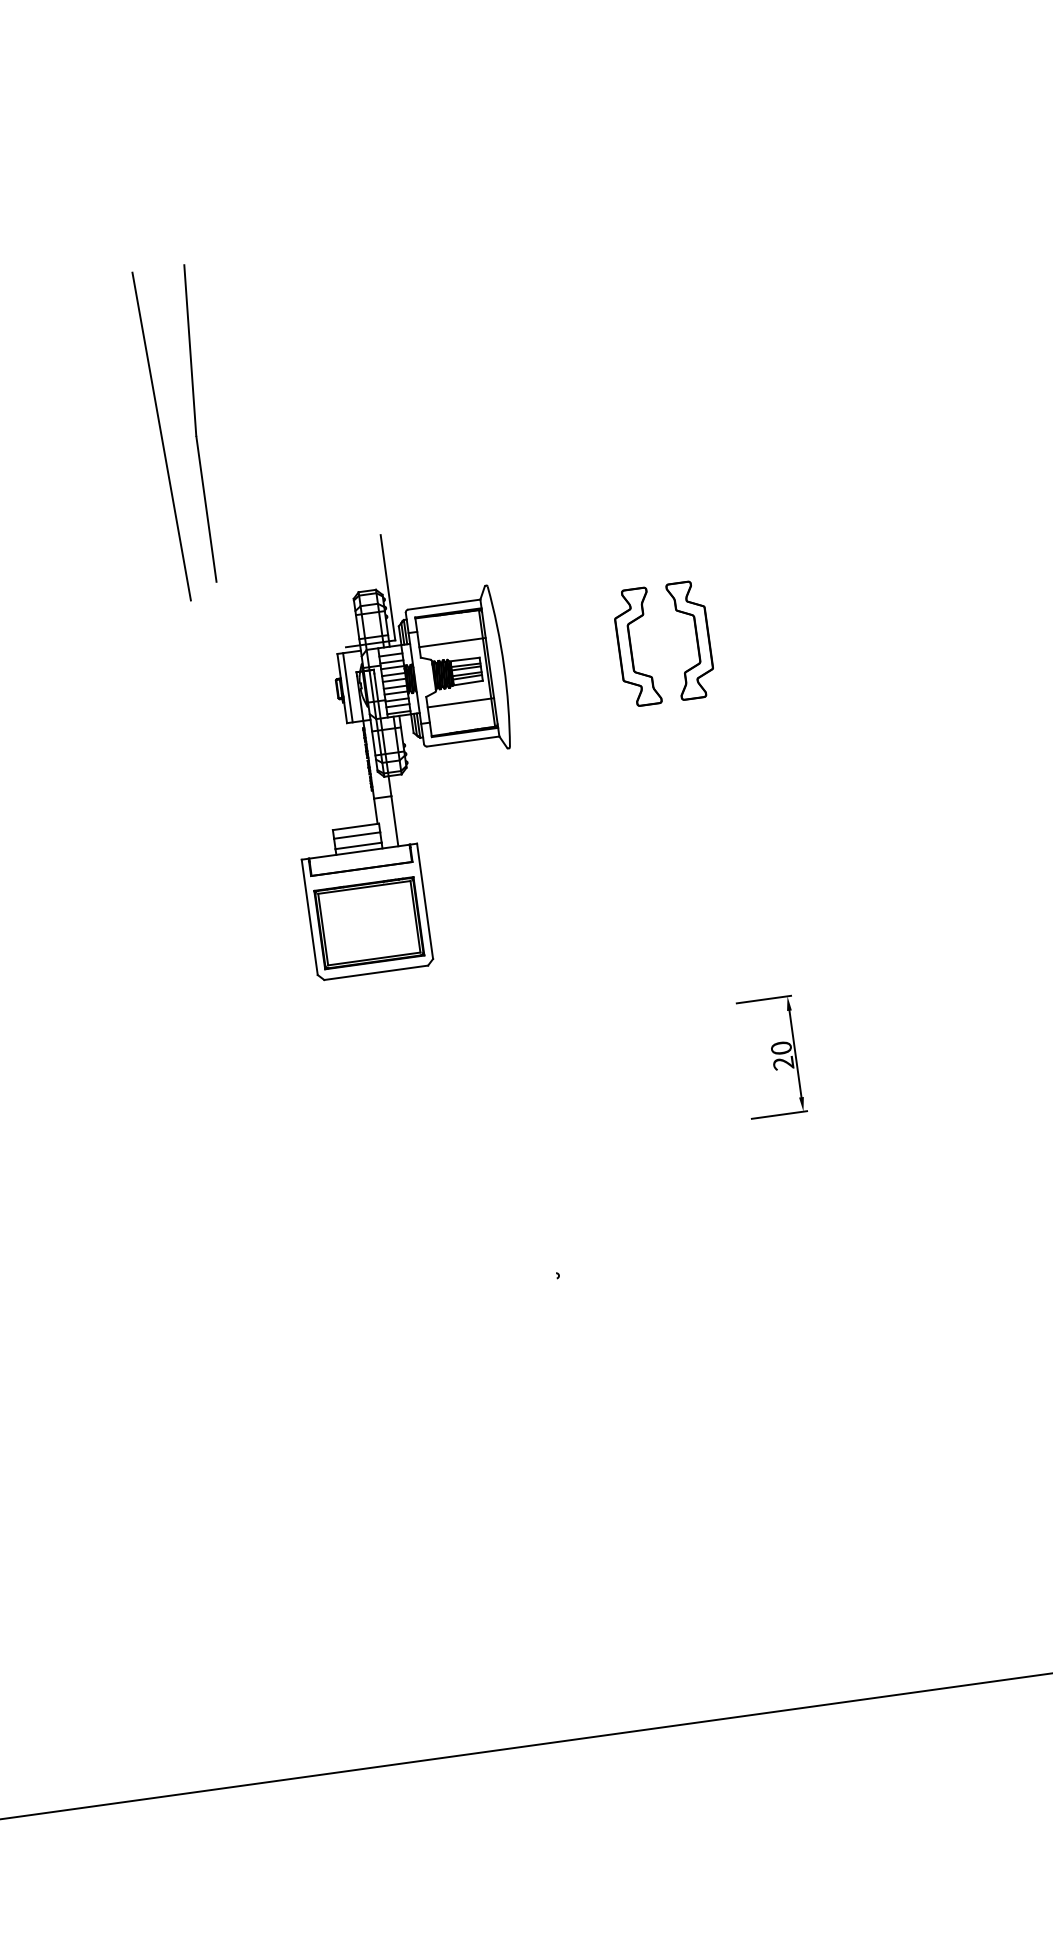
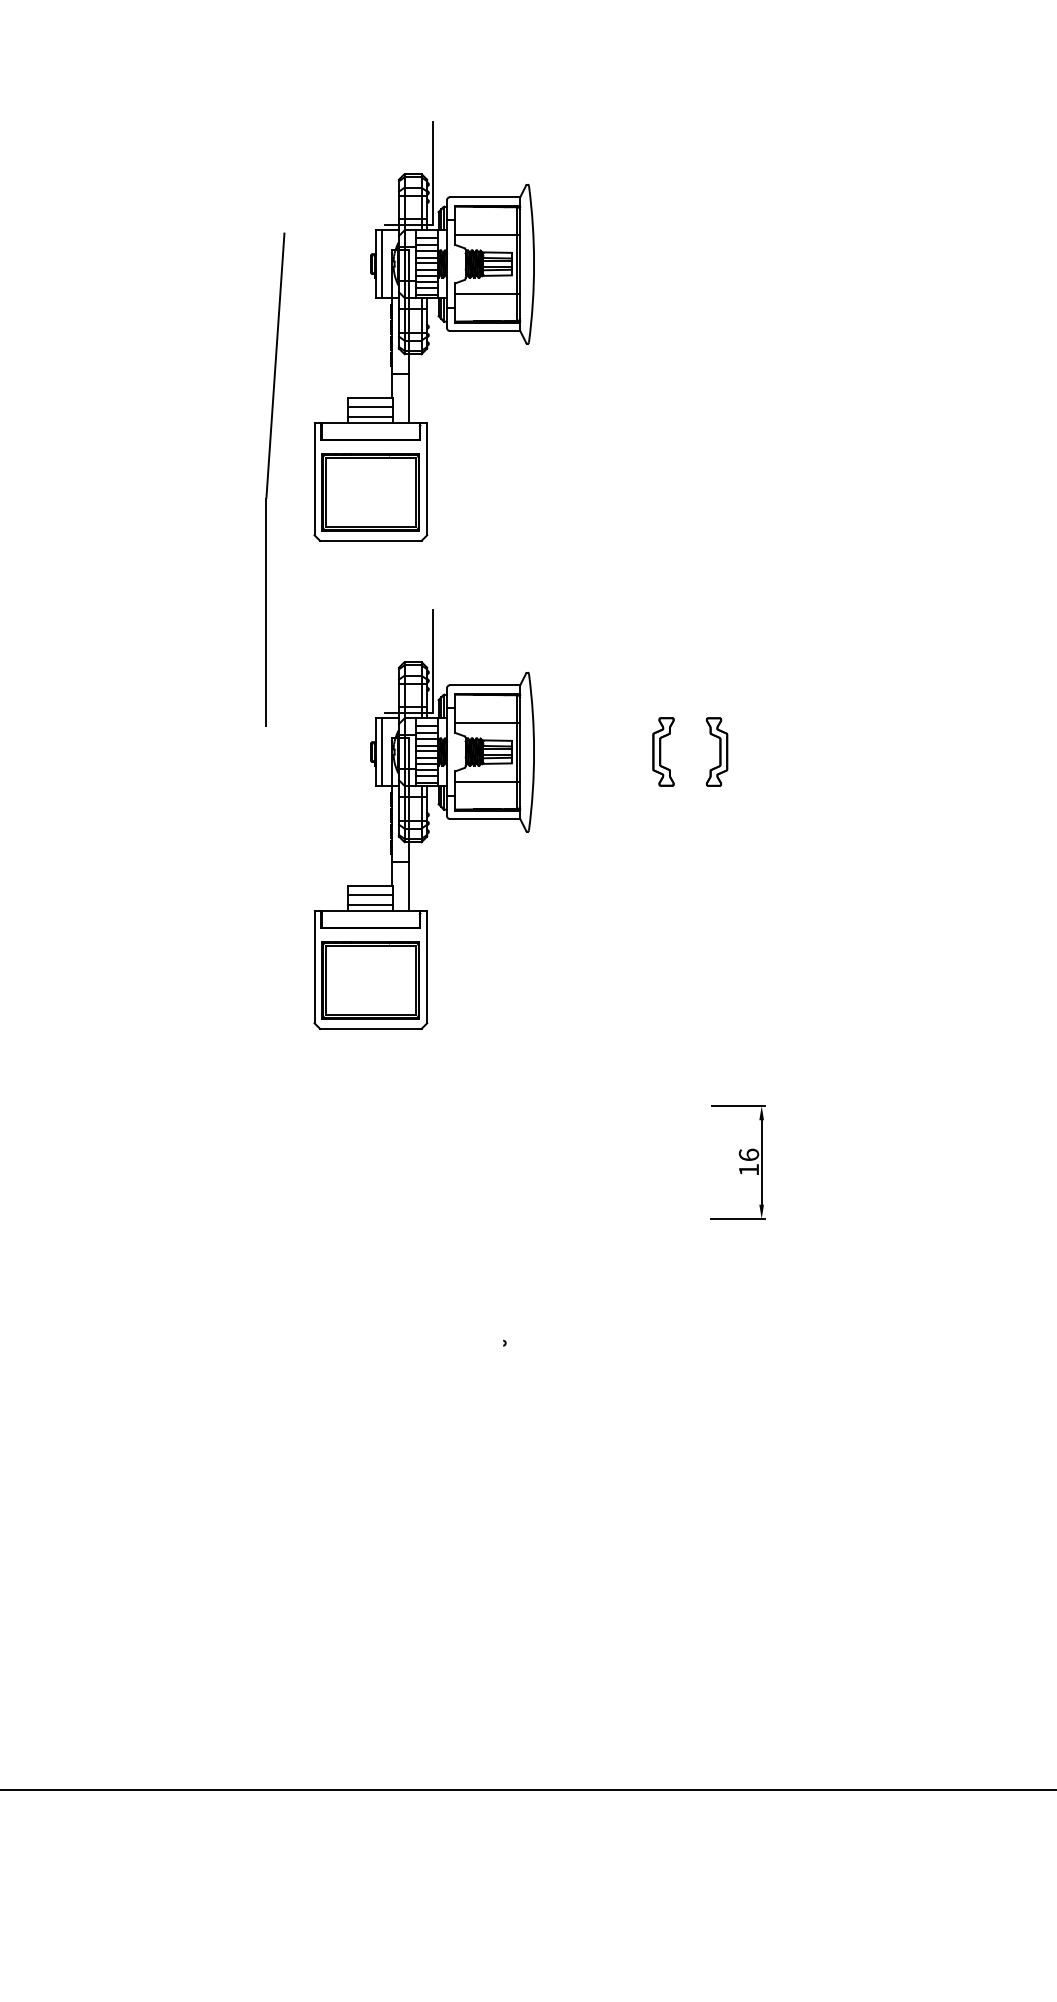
part: (331, 251) -> (423, 331), added
part: (200, 422) -> (275, 478), size x1.6
line: (161, 436) -> (236, 486), removed
part: (690, 639) -> (716, 751), size x0.6
part: (636, 647) -> (663, 751), size x0.6
text: (781, 1055) -> (748, 1162), 20 -> 16

